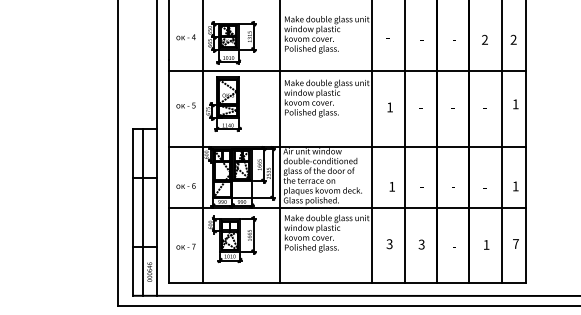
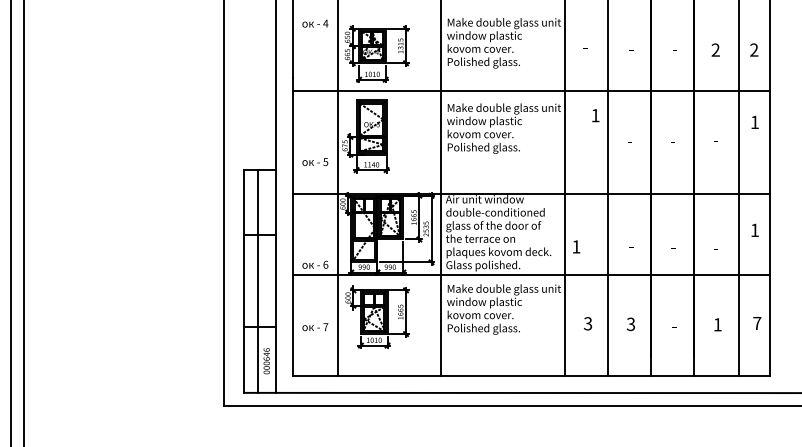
text: (186, 37) -> (315, 23), moved
text: (515, 103) -> (754, 121), moved
text: (186, 105) -> (315, 162), moved
text: (389, 107) -> (595, 115), moved
text: (186, 185) -> (315, 264), moved
text: (515, 185) -> (754, 229), moved
text: (392, 186) -> (576, 246), moved

